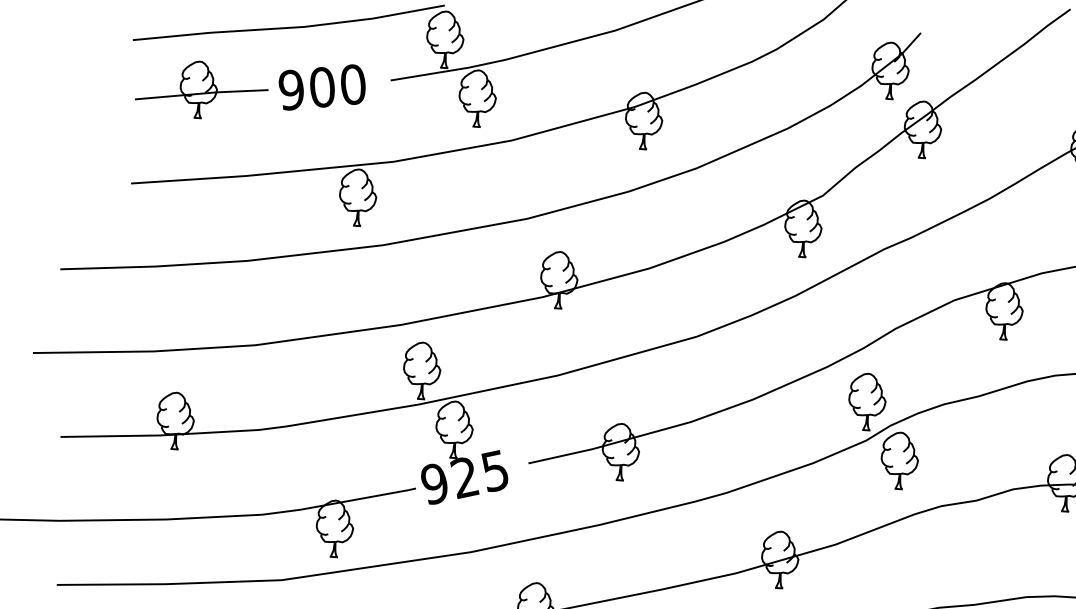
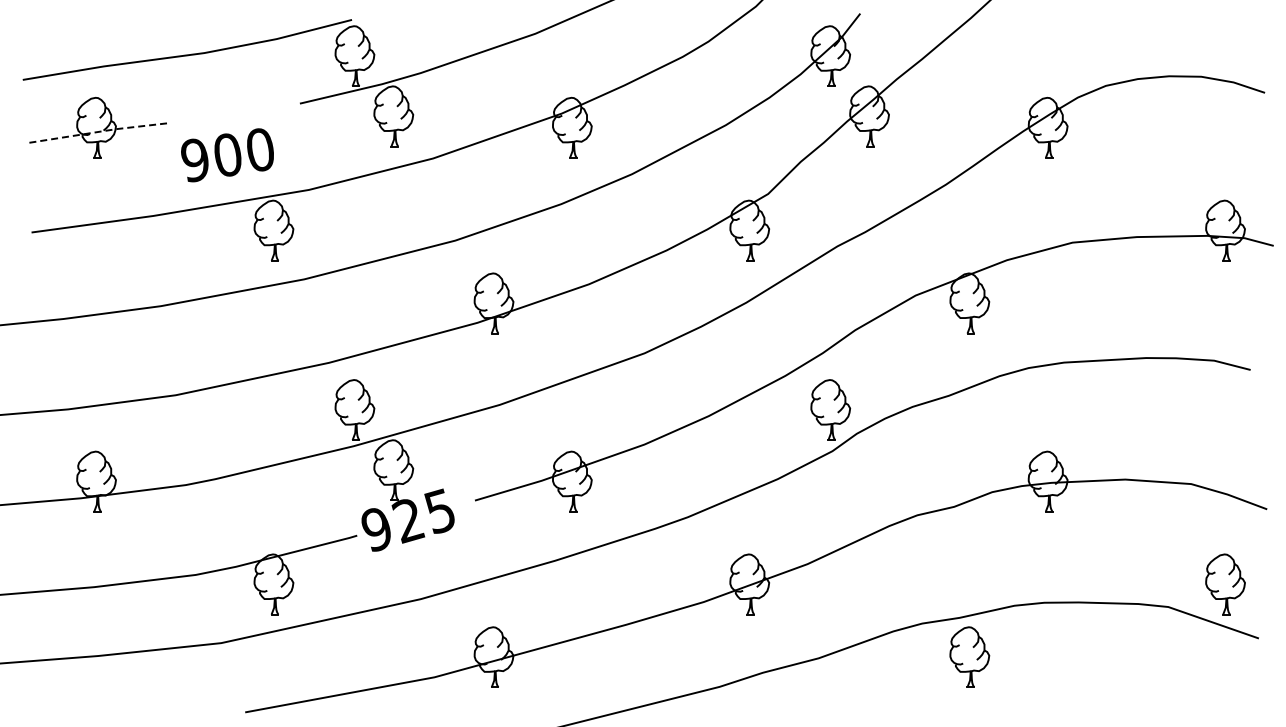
text: (322, 87) -> (227, 155), moved
line: (203, 93) -> (101, 131), solid -> dashed
part: (899, 460) -> (869, 469), removed

